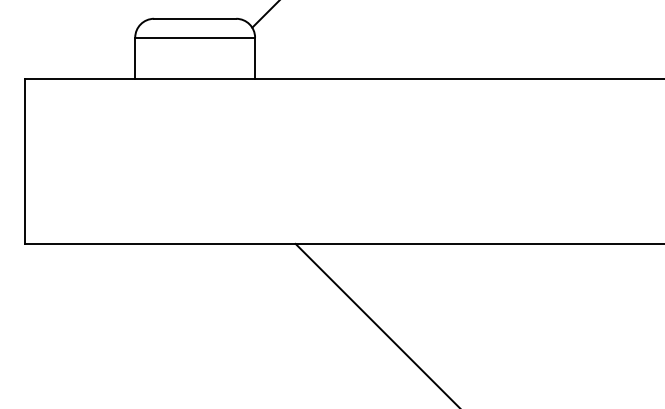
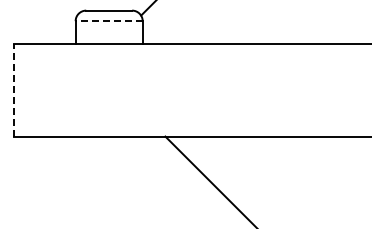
line: (195, 38) -> (109, 21), solid -> dashed
line: (25, 159) -> (14, 89), solid -> dashed

